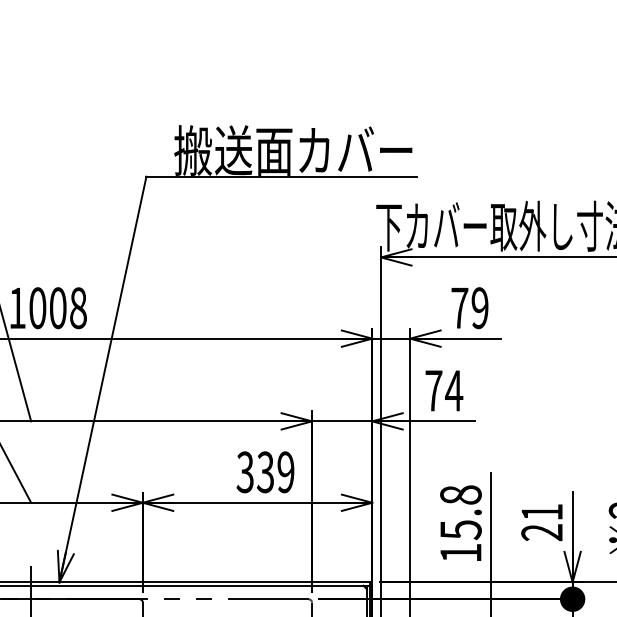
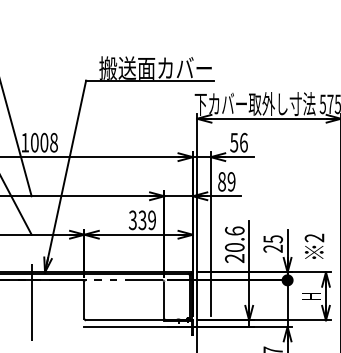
text: (468, 307) -> (238, 142), 79 -> 56
text: (443, 390) -> (226, 181), 74 -> 89
text: (542, 512) -> (273, 239), 21 -> 25
text: (460, 523) -> (234, 244), 15.8 -> 20.6

